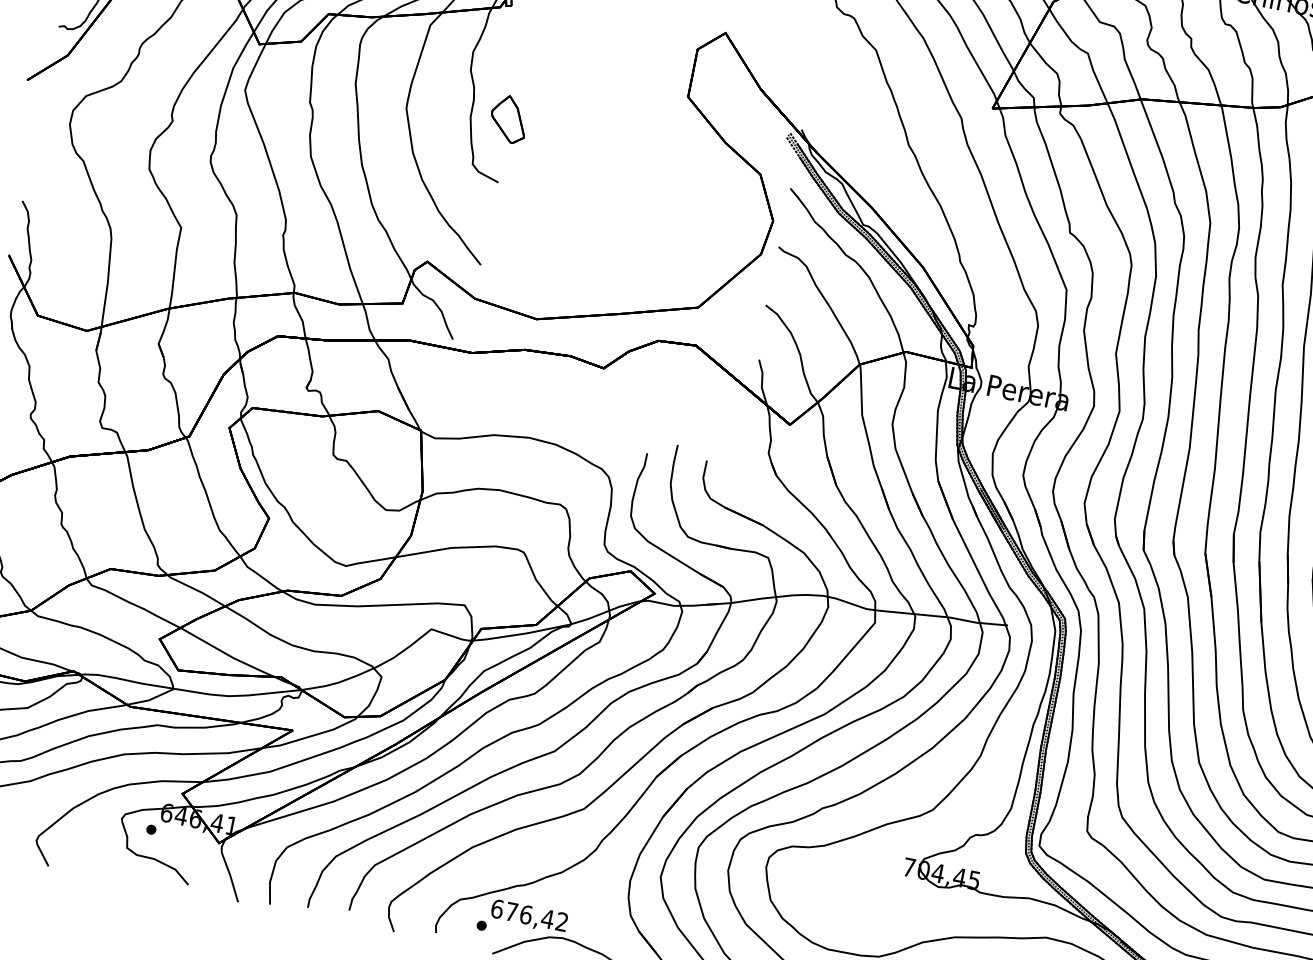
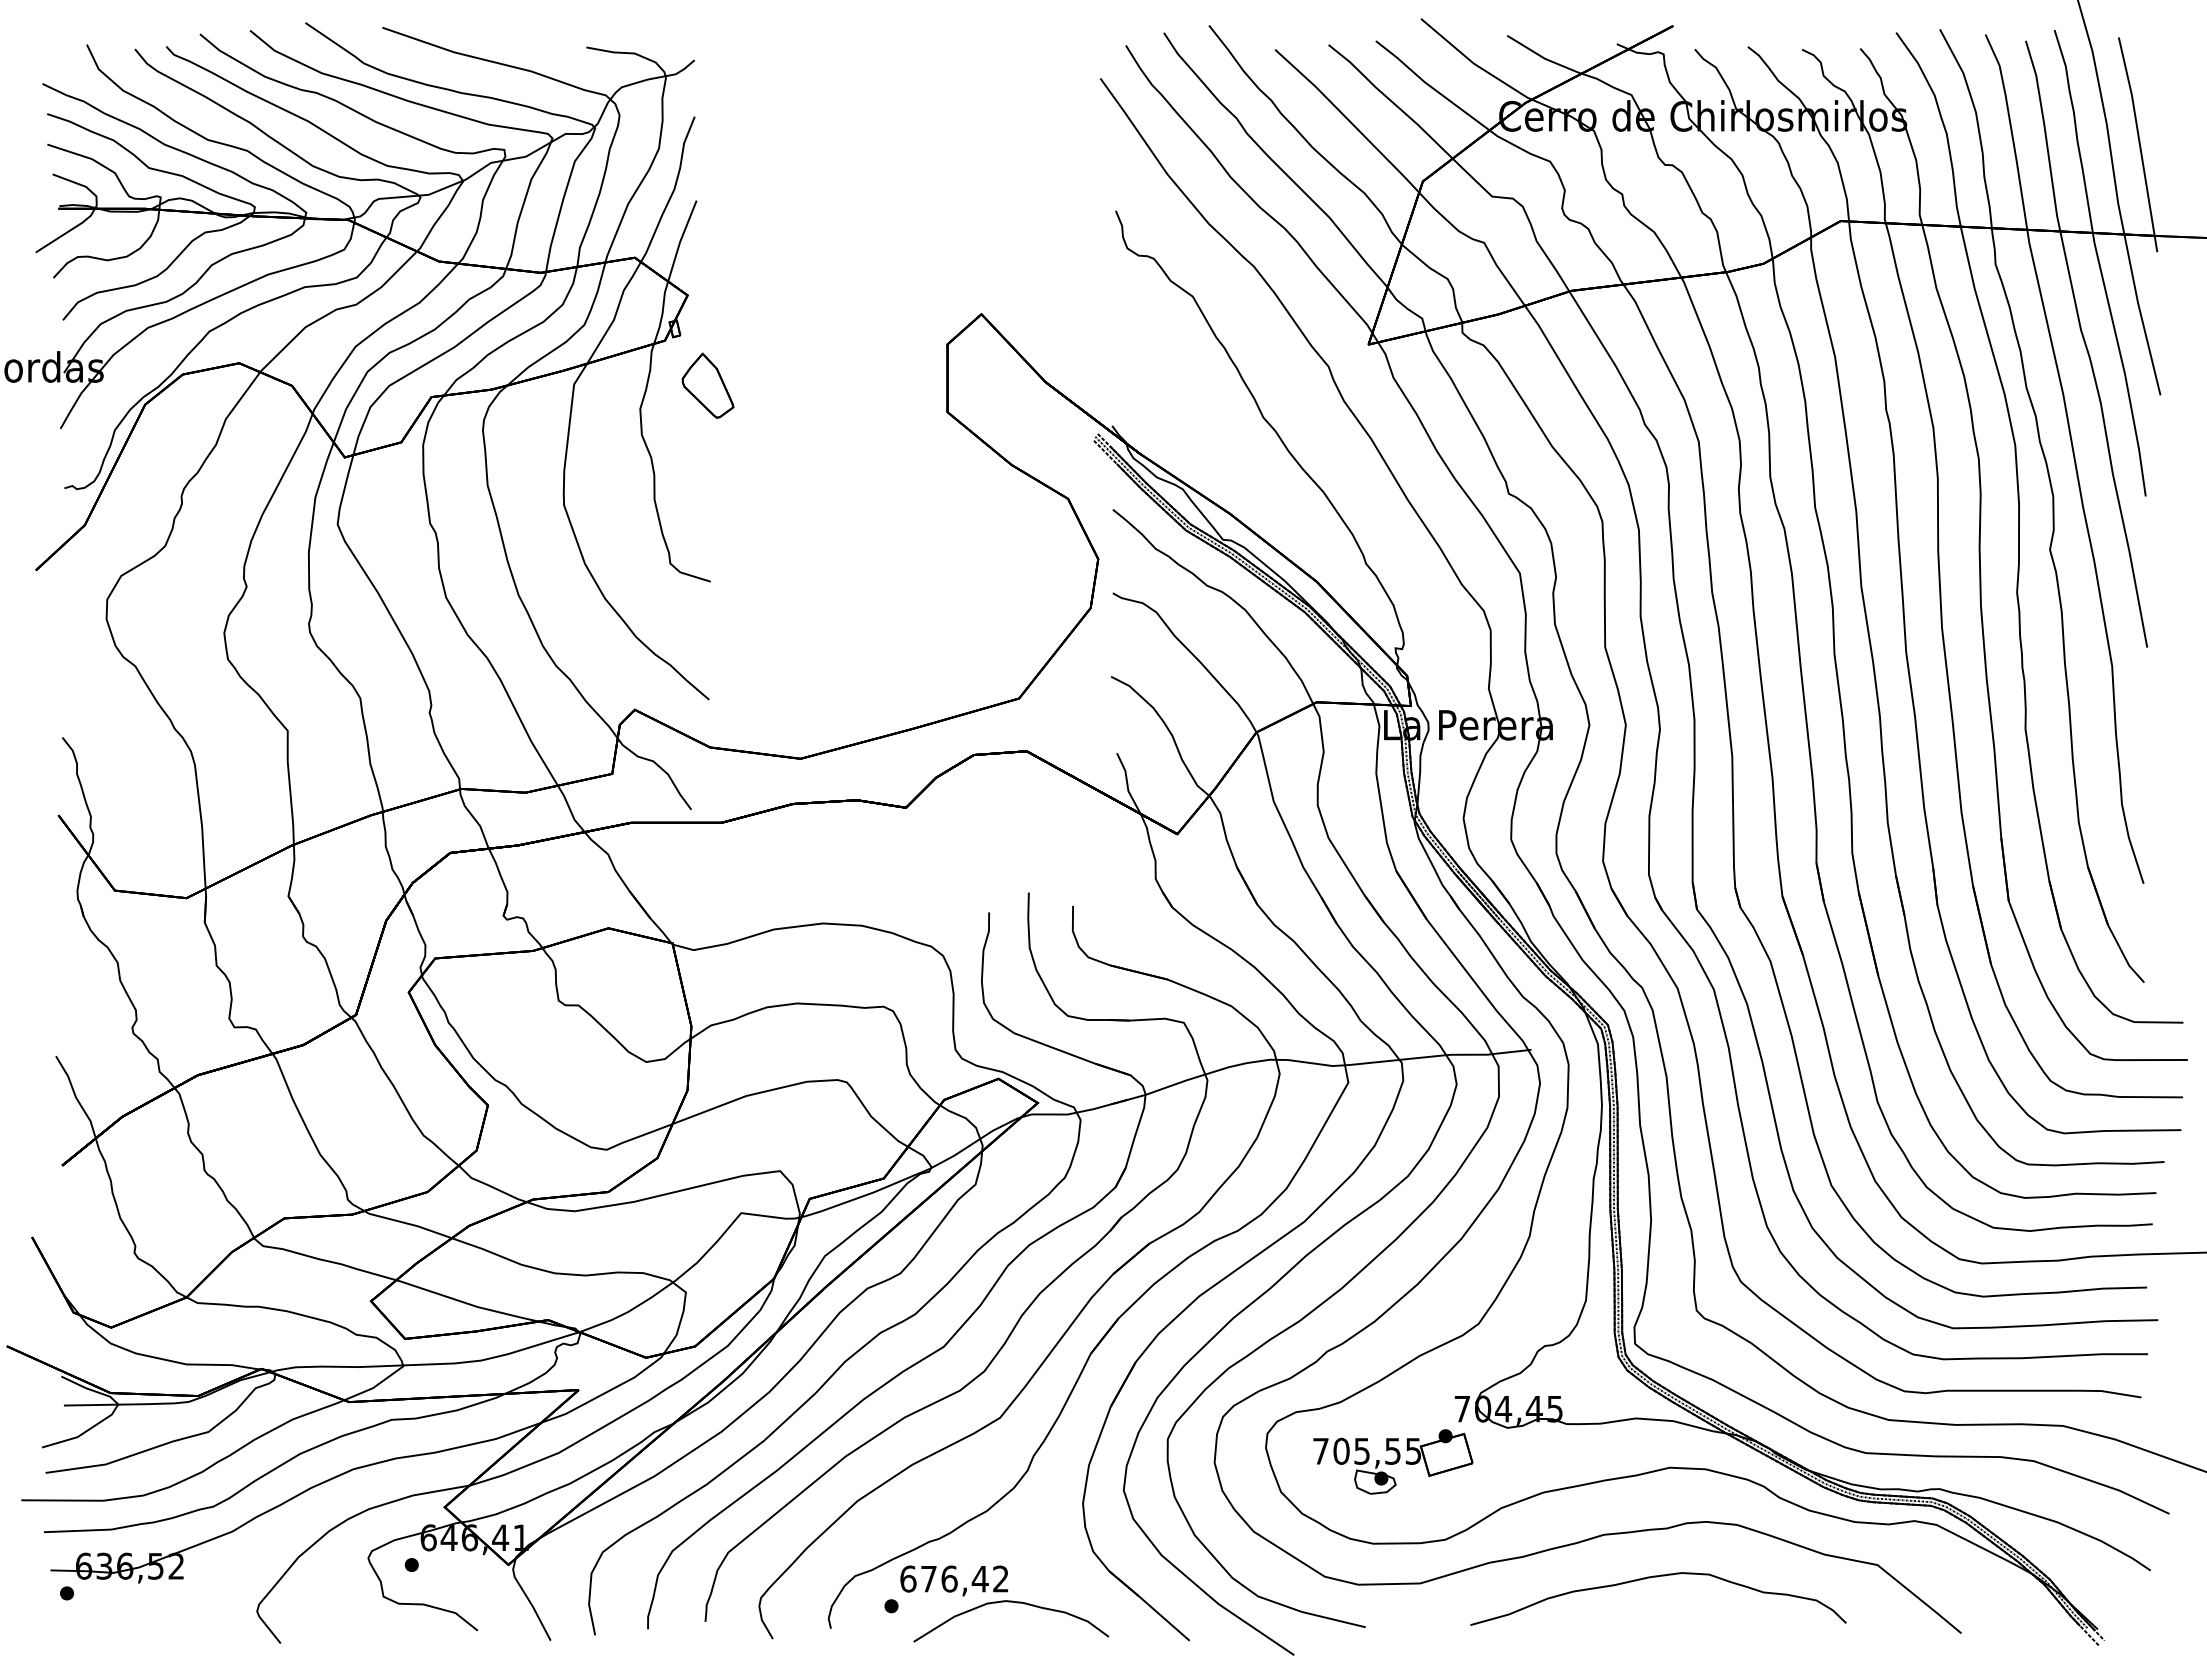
part: (508, 118) -> (707, 385), moved
part: (853, 894) -> (1393, 1461), added

